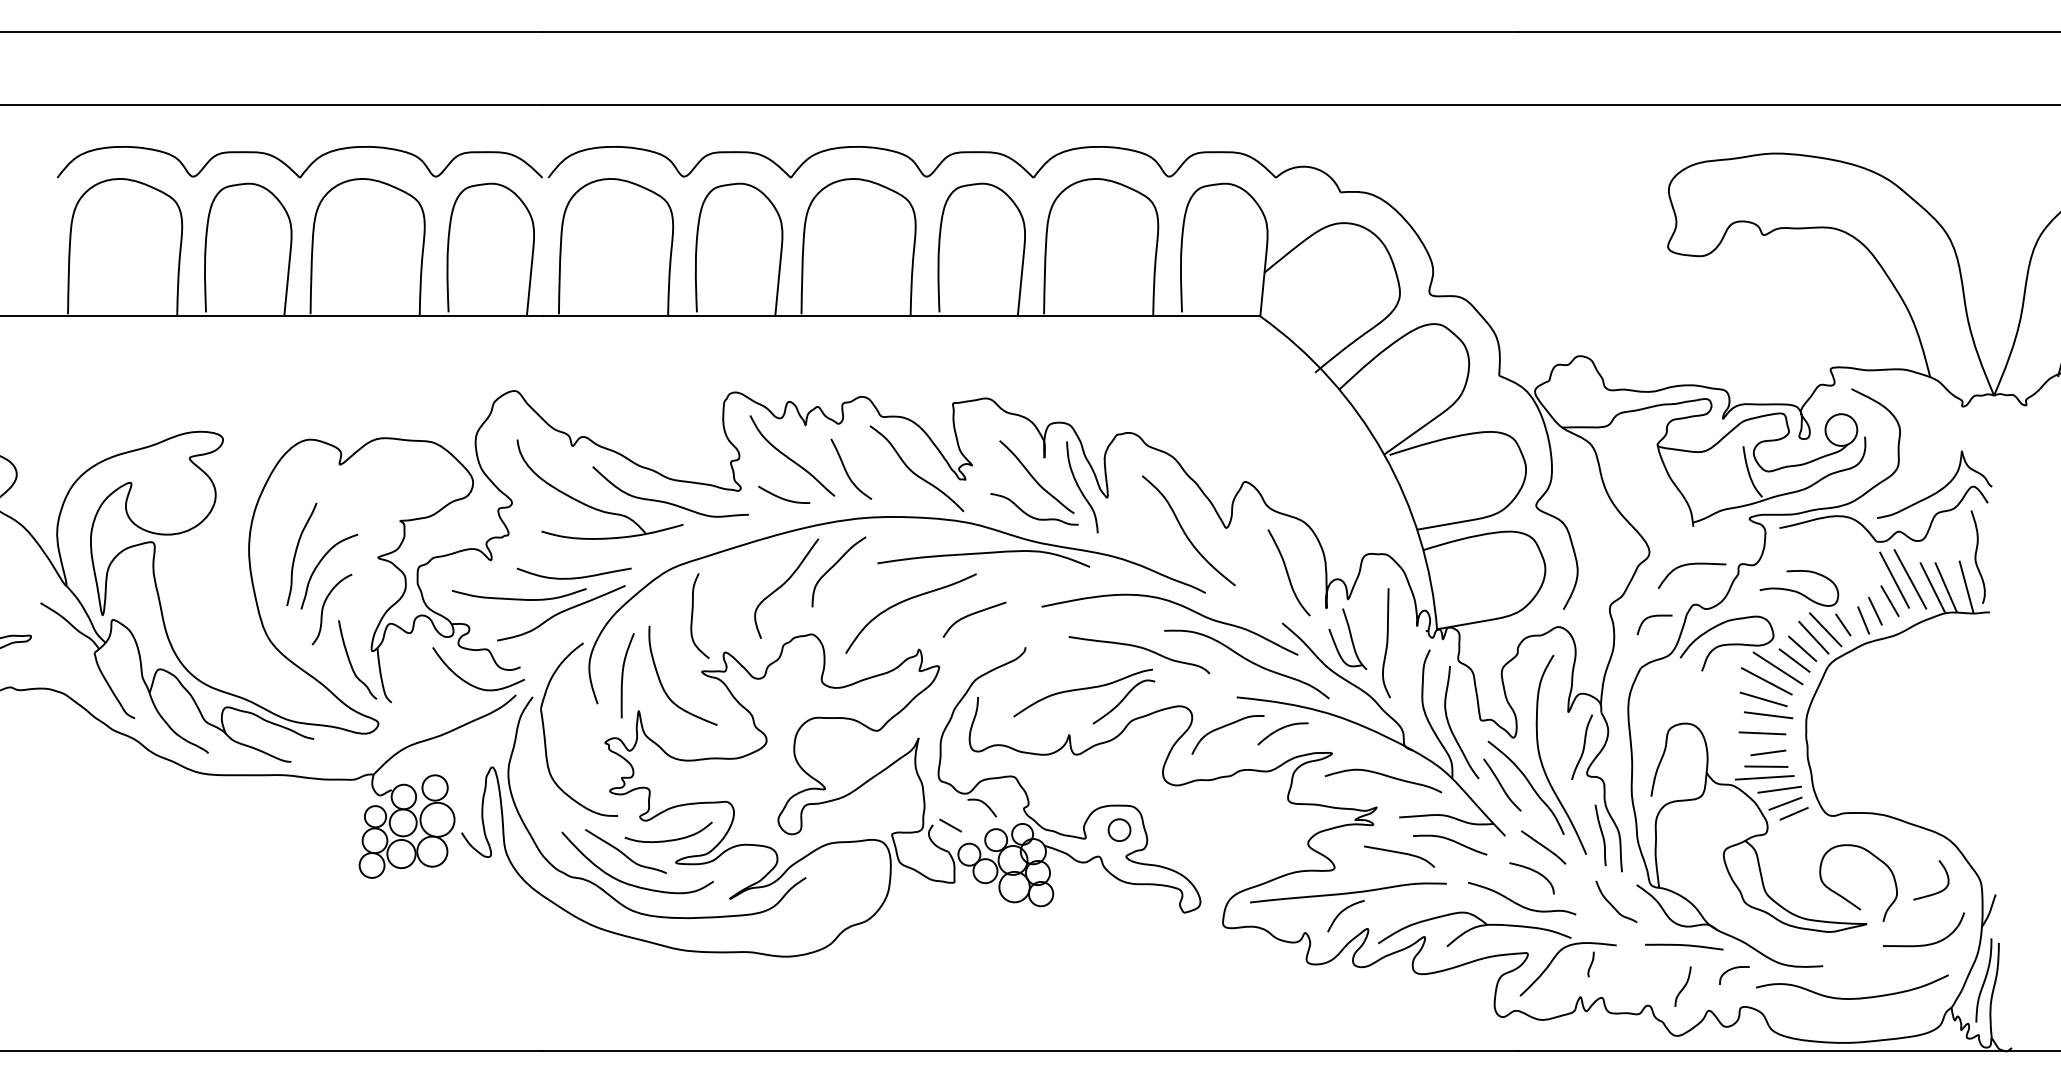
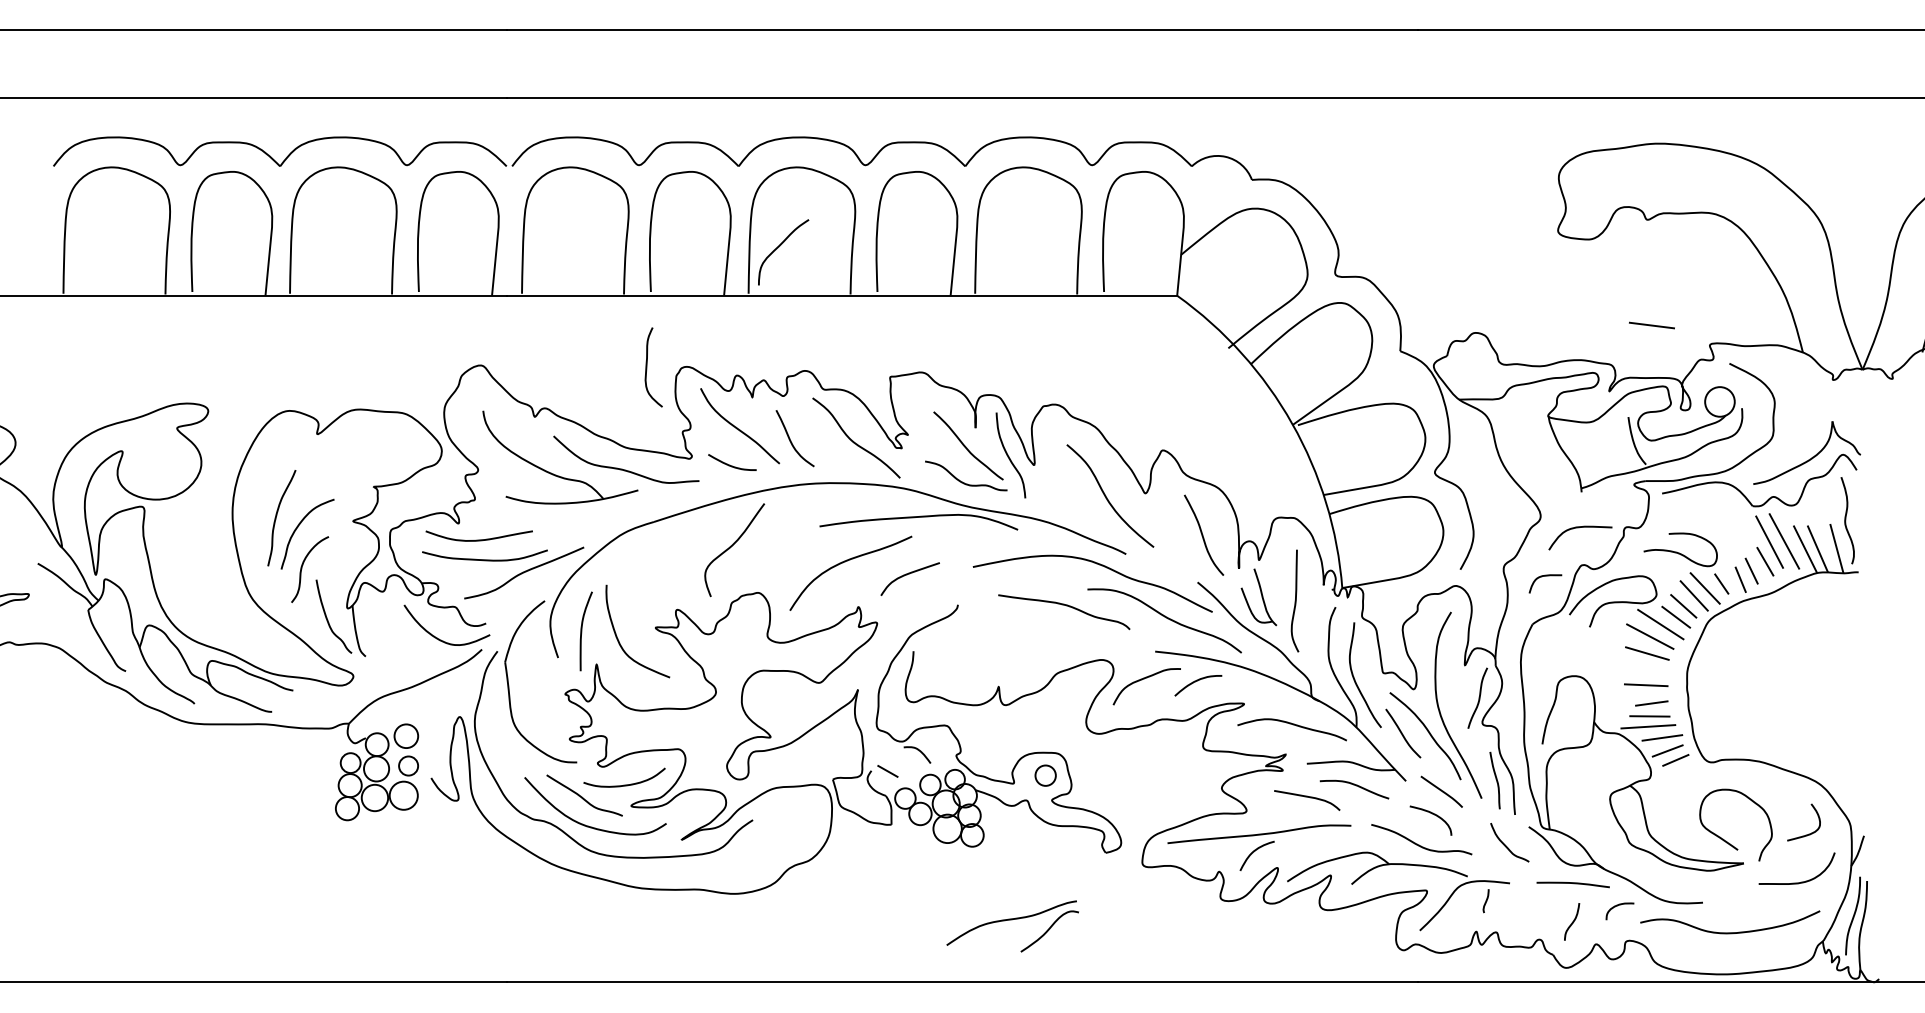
curve: (834, 566) -> (779, 247), moved
curve: (573, 577) -> (478, 539), moved
curve: (693, 614) -> (647, 365), moved
part: (1081, 690) -> (1010, 920), moved
line: (1768, 715) -> (1651, 325), moved
circle: (437, 819) -> (408, 765), size x0.6

